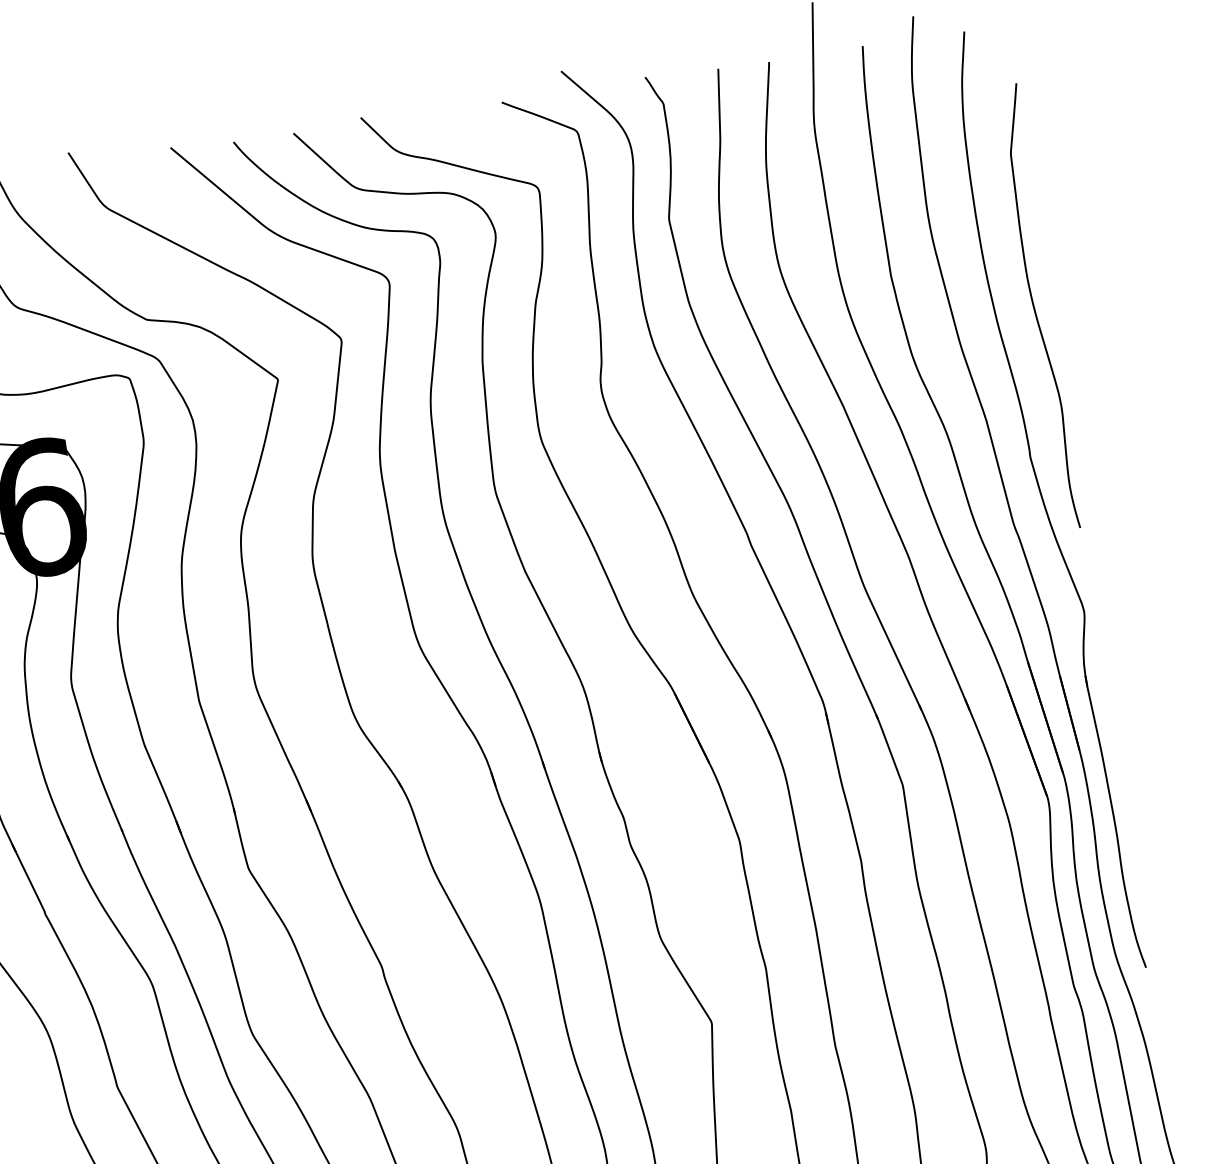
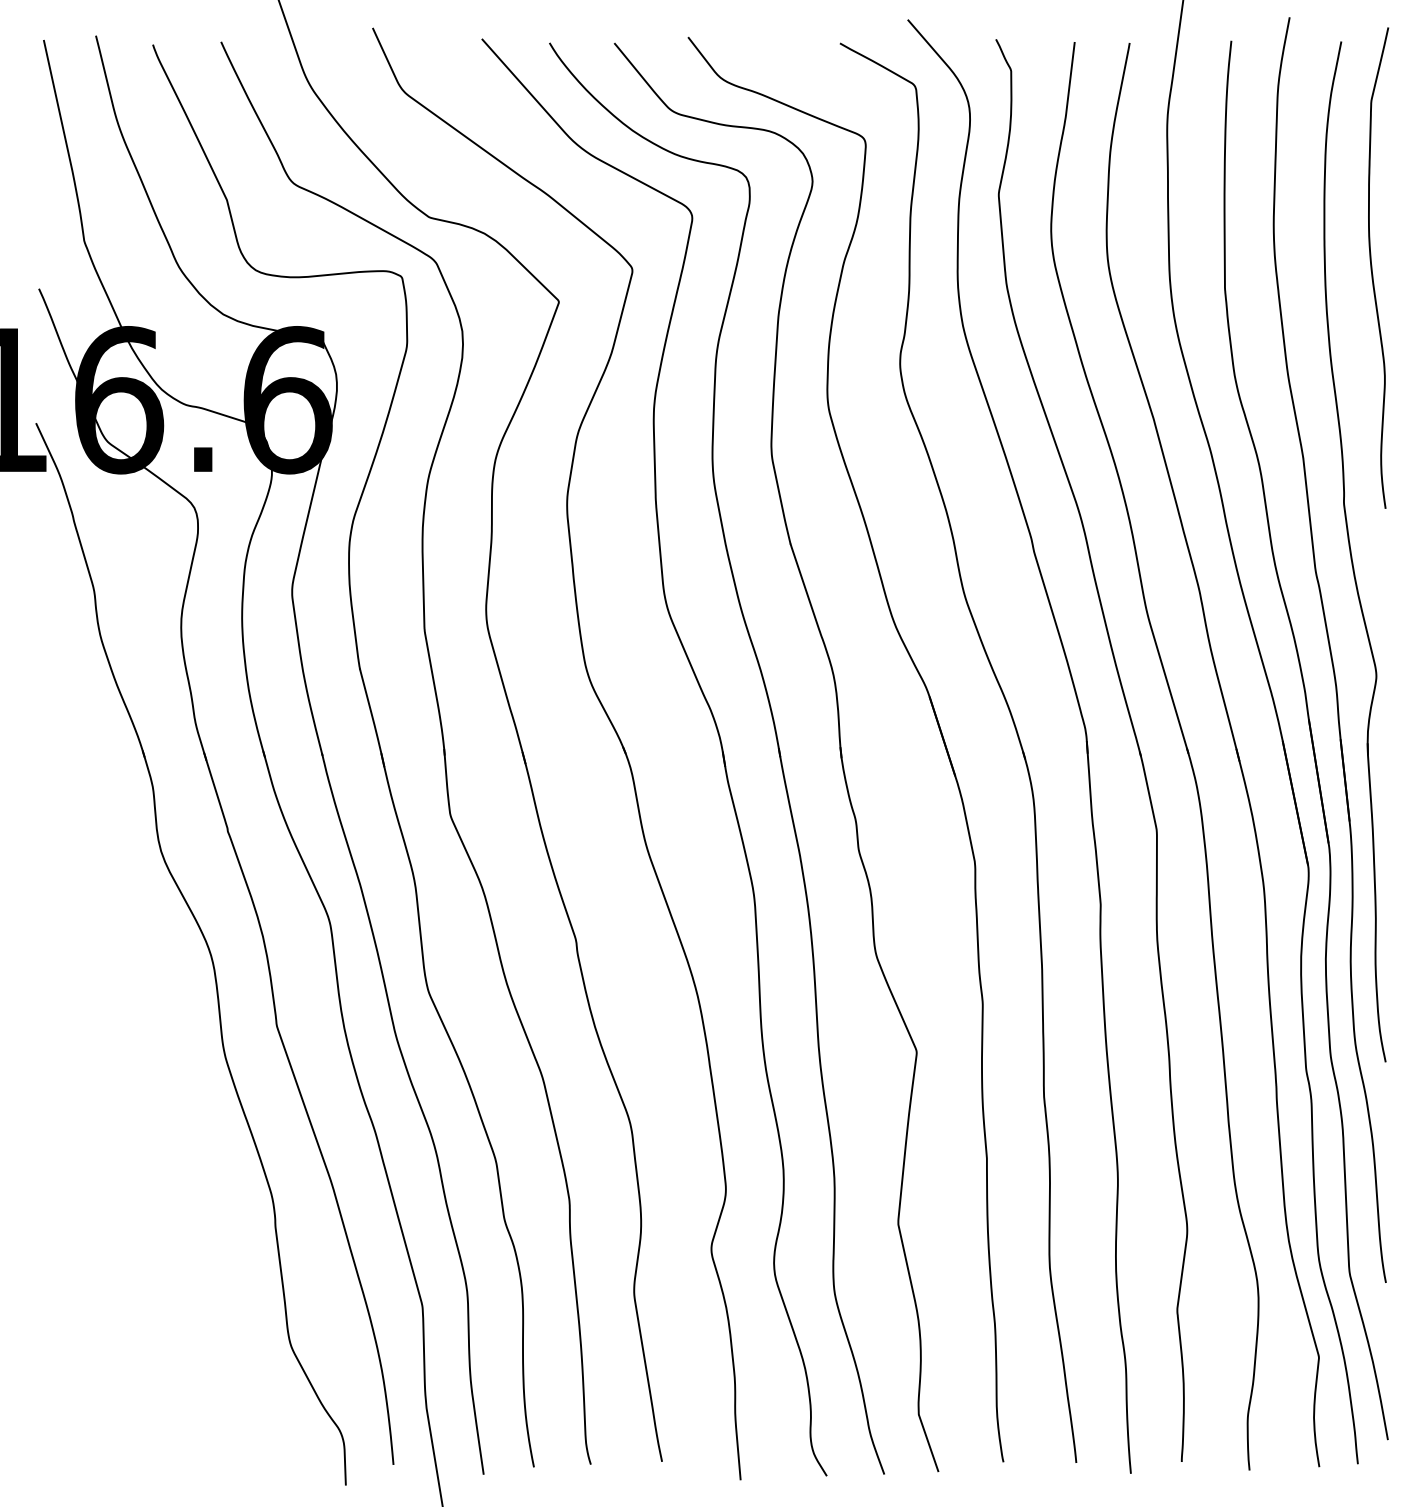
curve: (1034, 306) -> (1372, 267), moved

